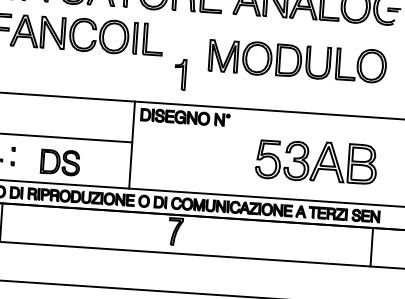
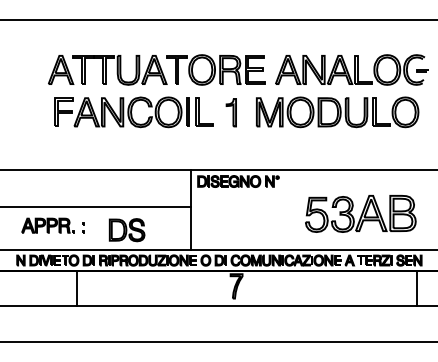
part: (297, 61) -> (337, 112), moved
part: (179, 74) -> (230, 112), moved
part: (13, 156) -> (83, 227), size x0.62

